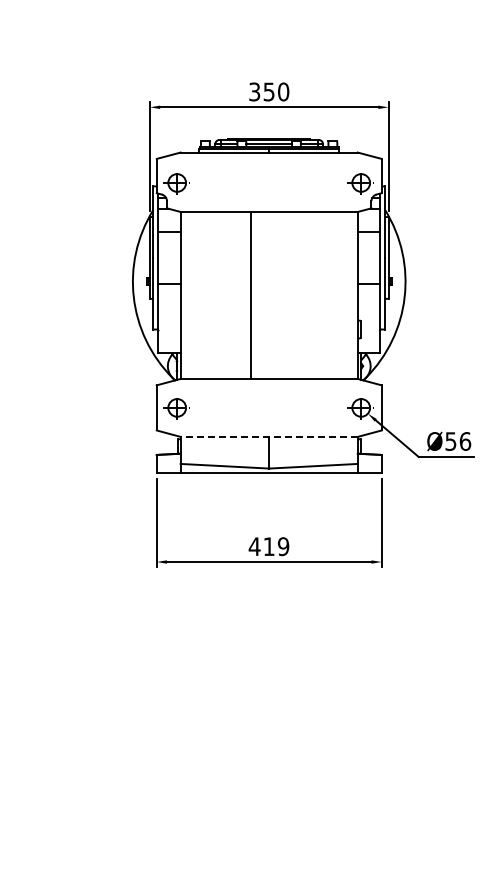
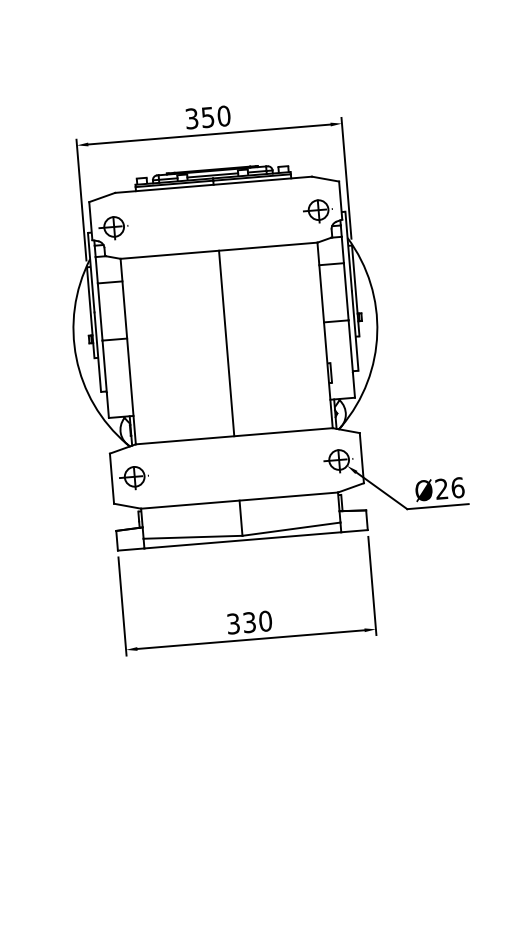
line: (251, 294) -> (226, 342), moved
line: (269, 436) -> (239, 500), dashed -> solid
text: (450, 441) -> (441, 489), Ø56 -> Ø26
text: (268, 546) -> (248, 622), 419 -> 330

